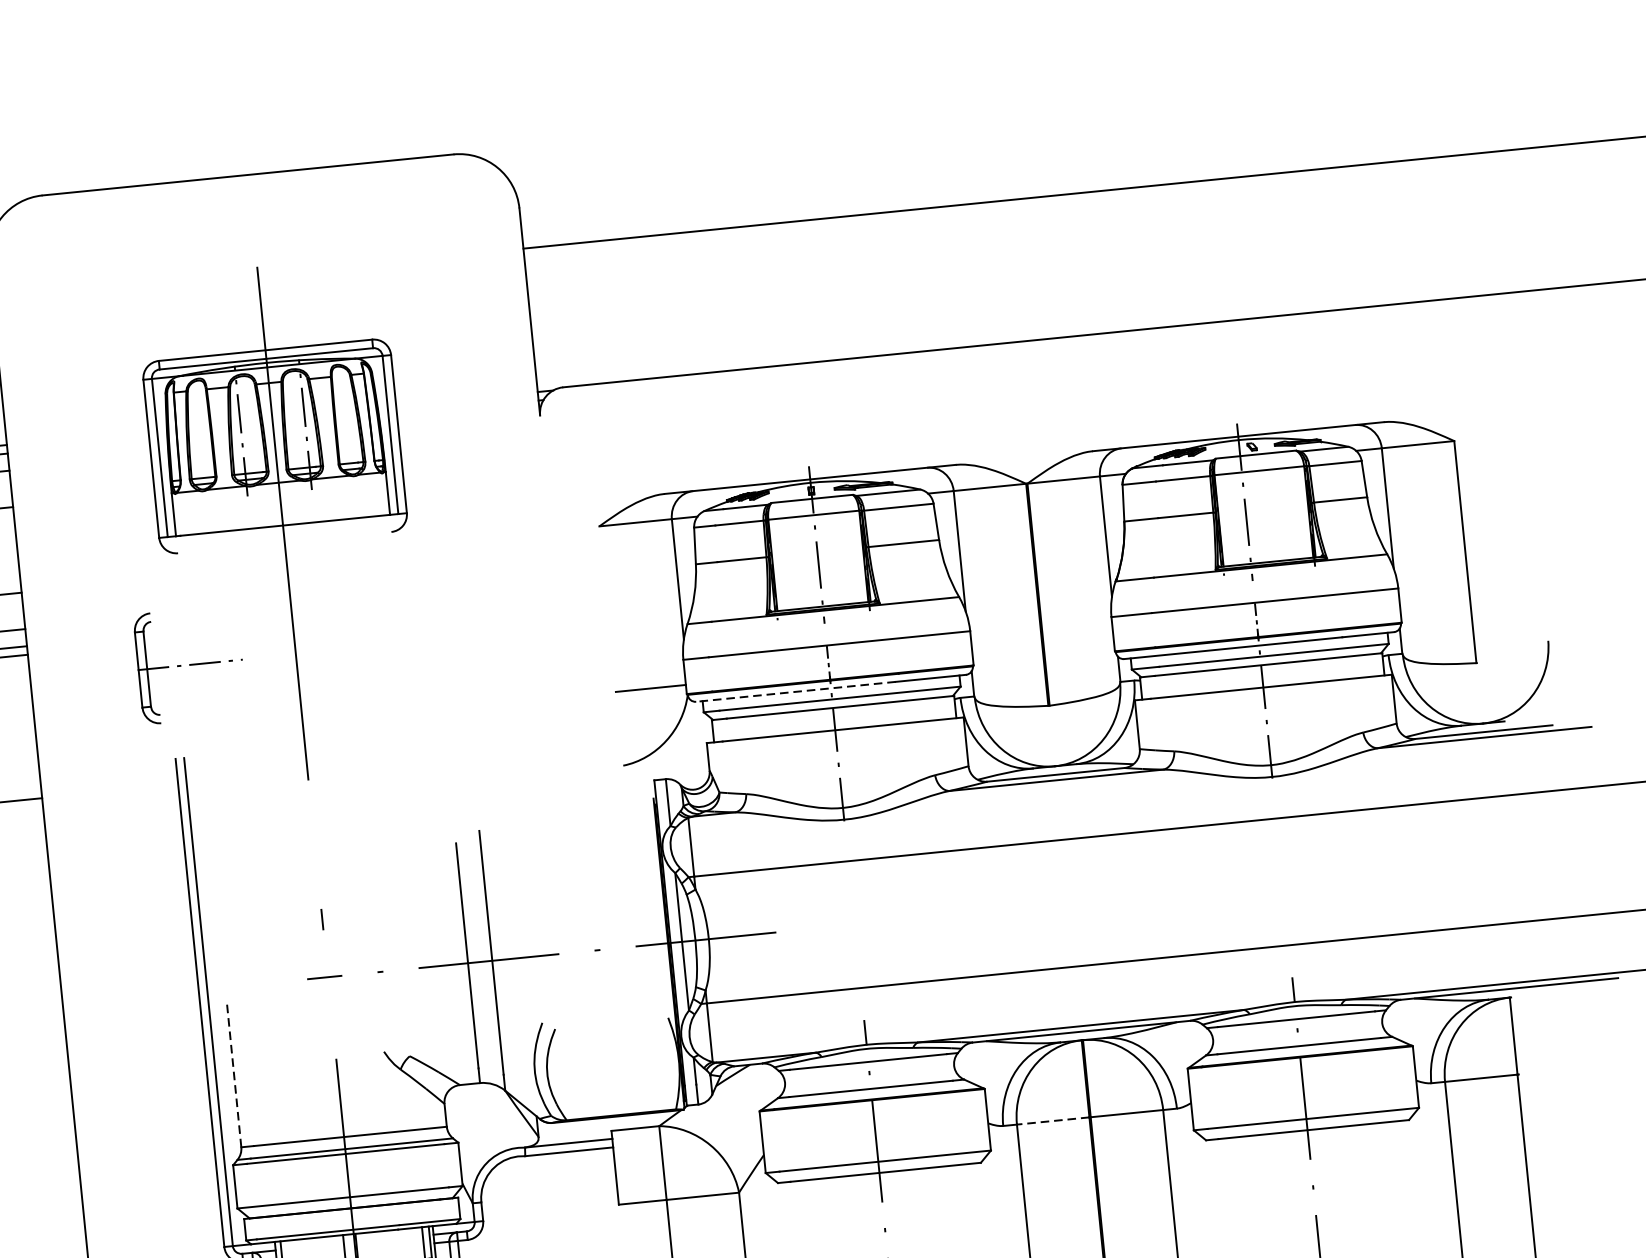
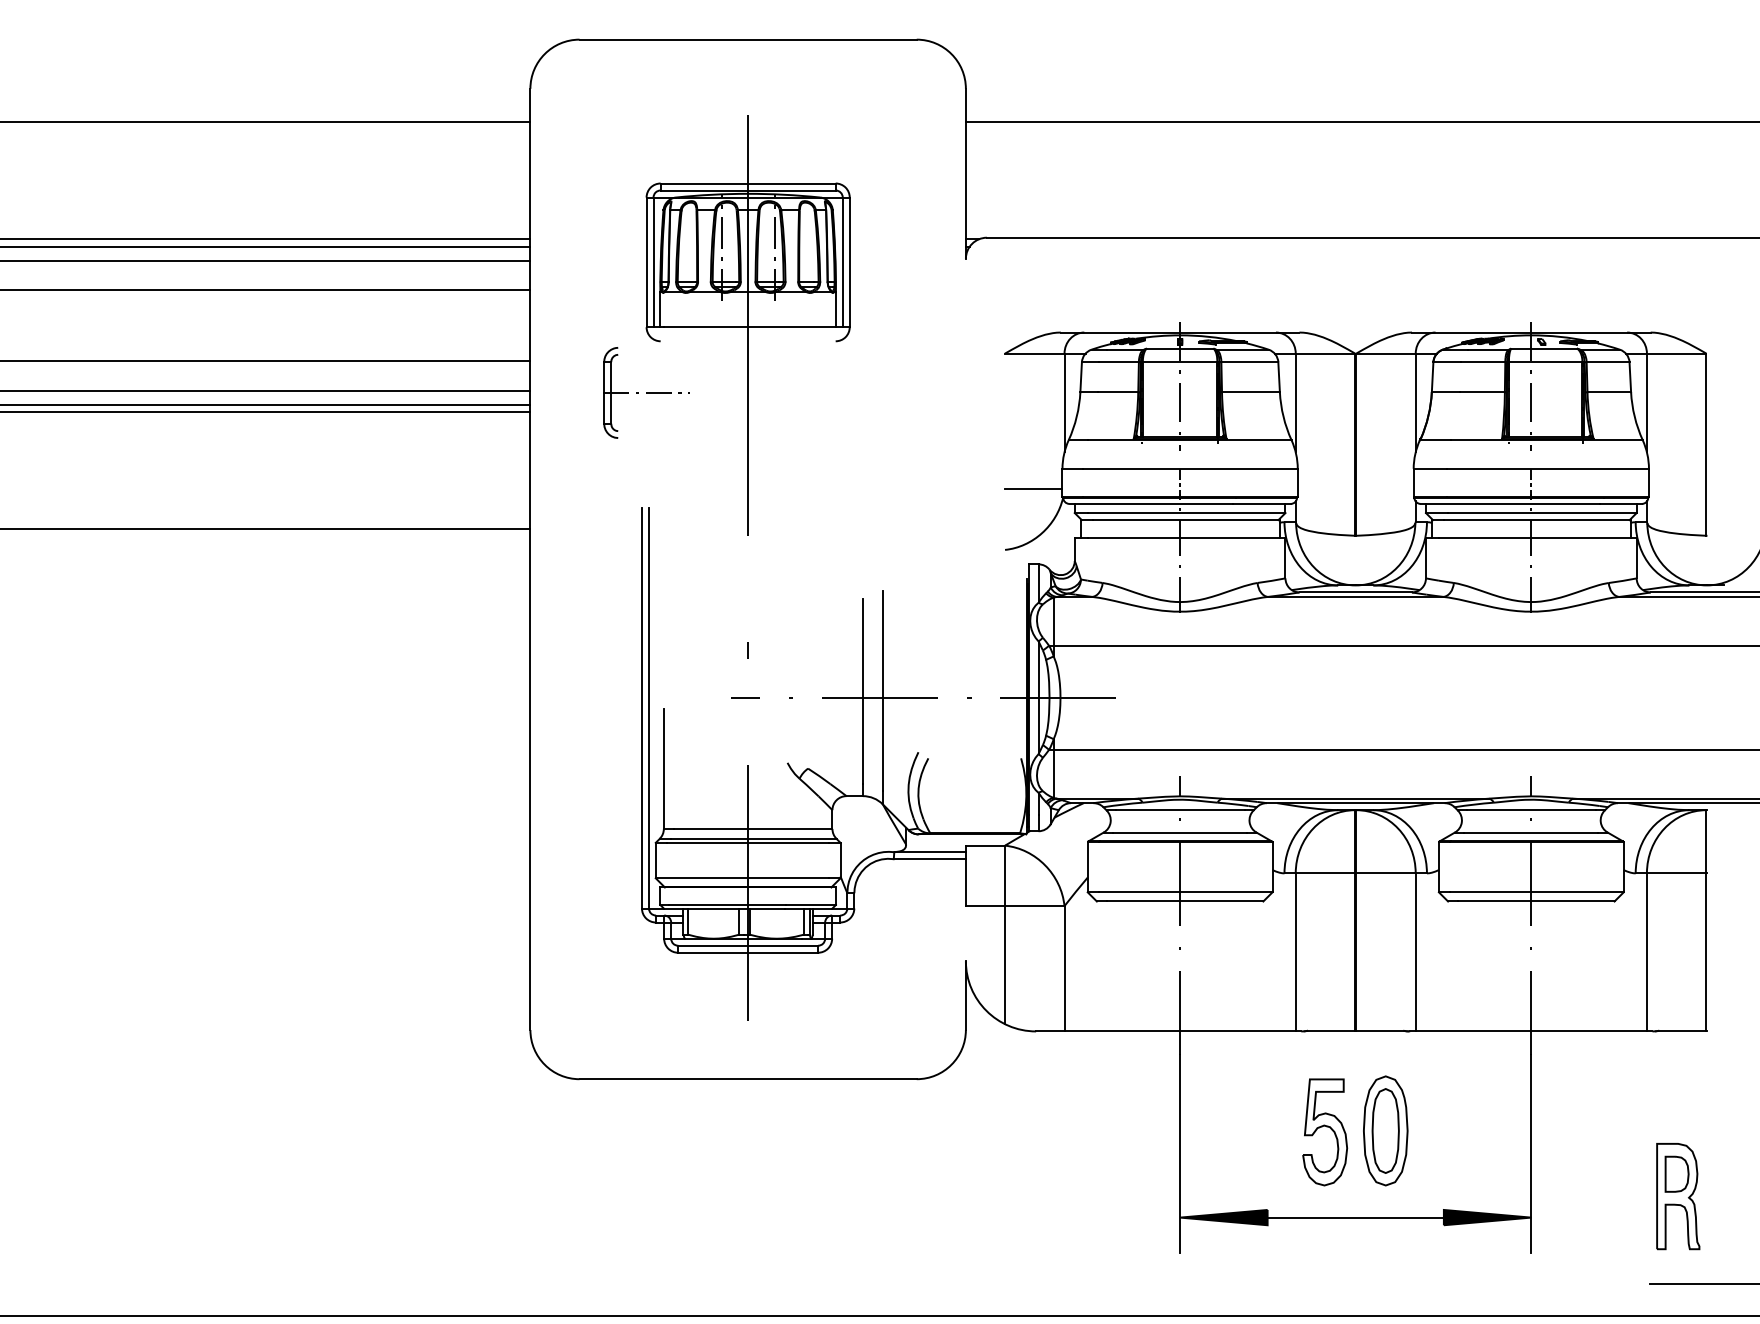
part: (190, 664) -> (646, 392), moved
line: (796, 691) -> (1151, 503), dashed -> solid
line: (233, 1073) -> (663, 768), dashed -> solid
line: (1053, 1121) -> (1325, 873), dashed -> solid

